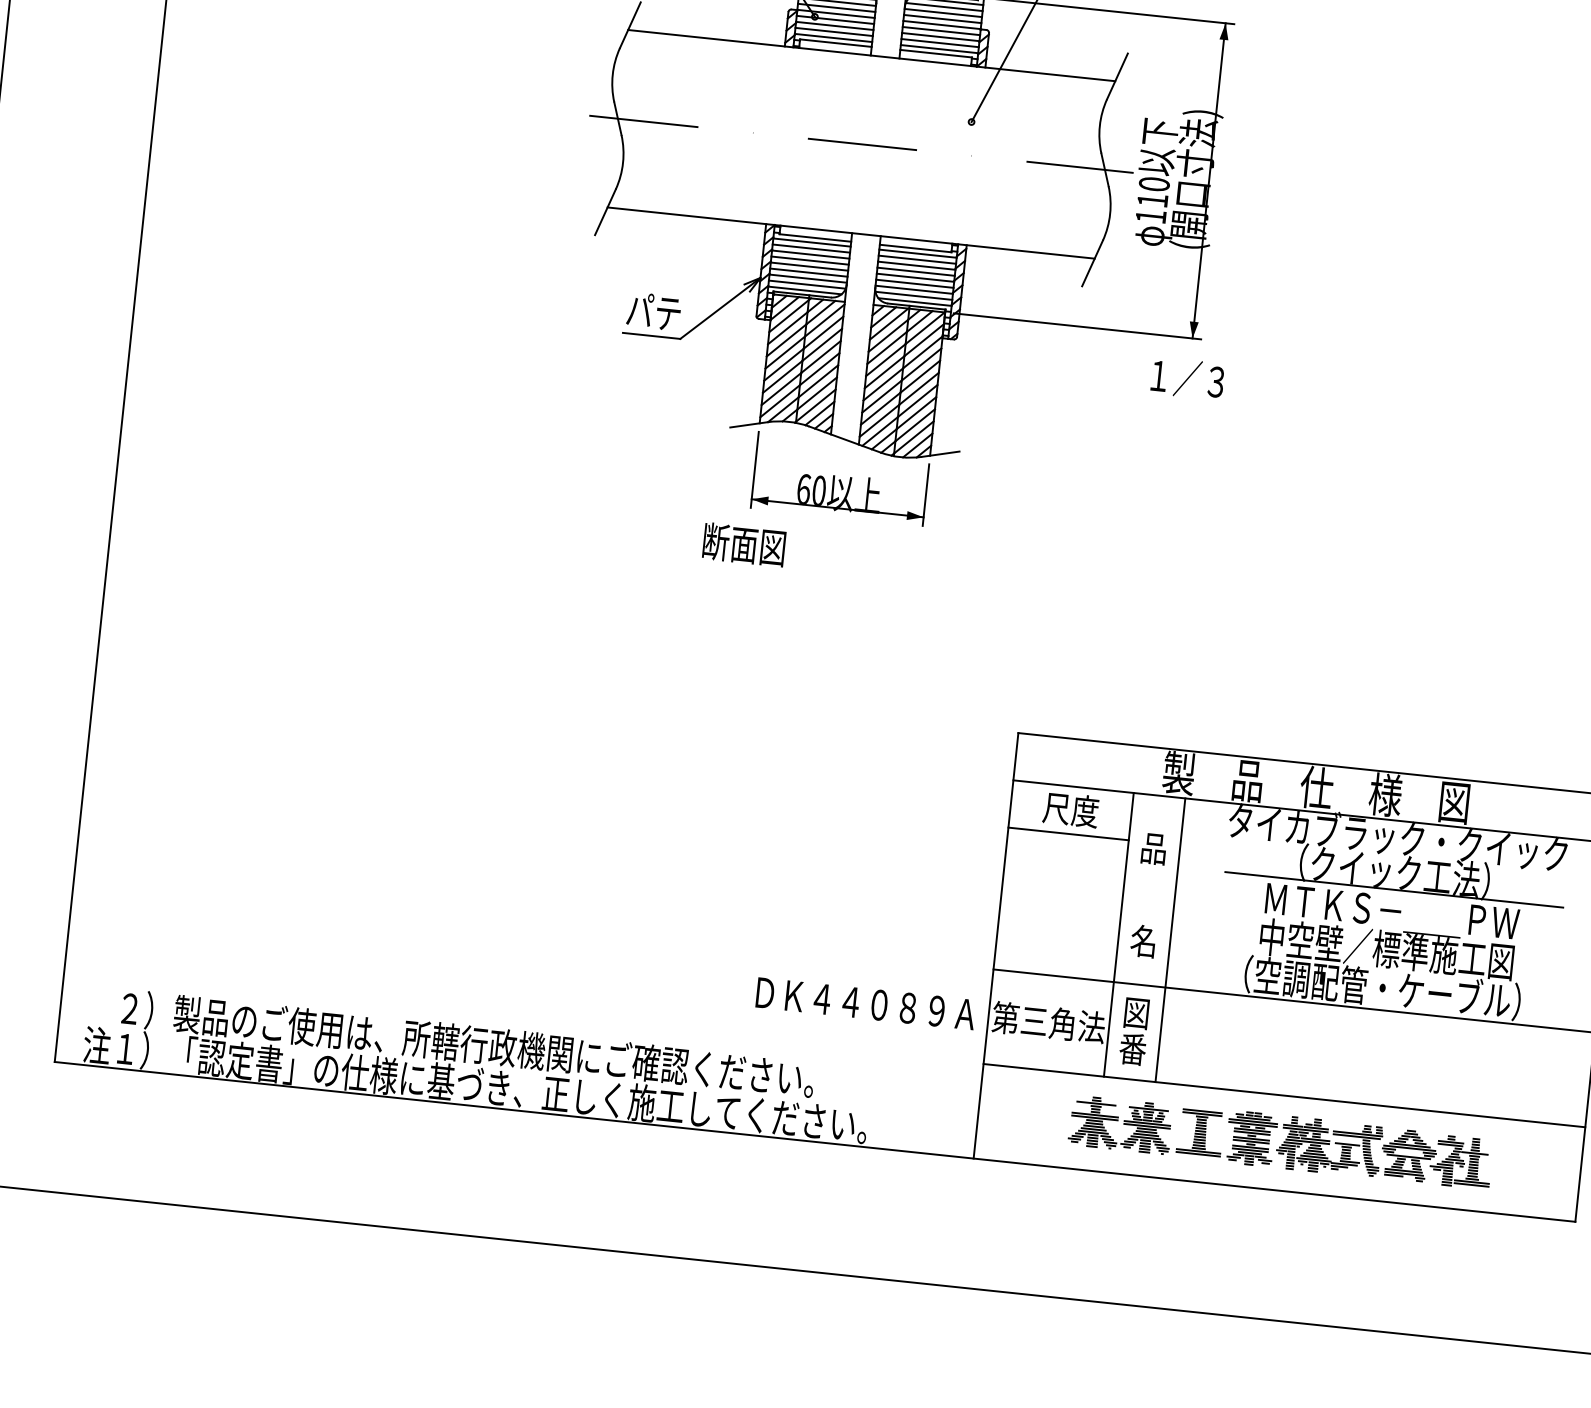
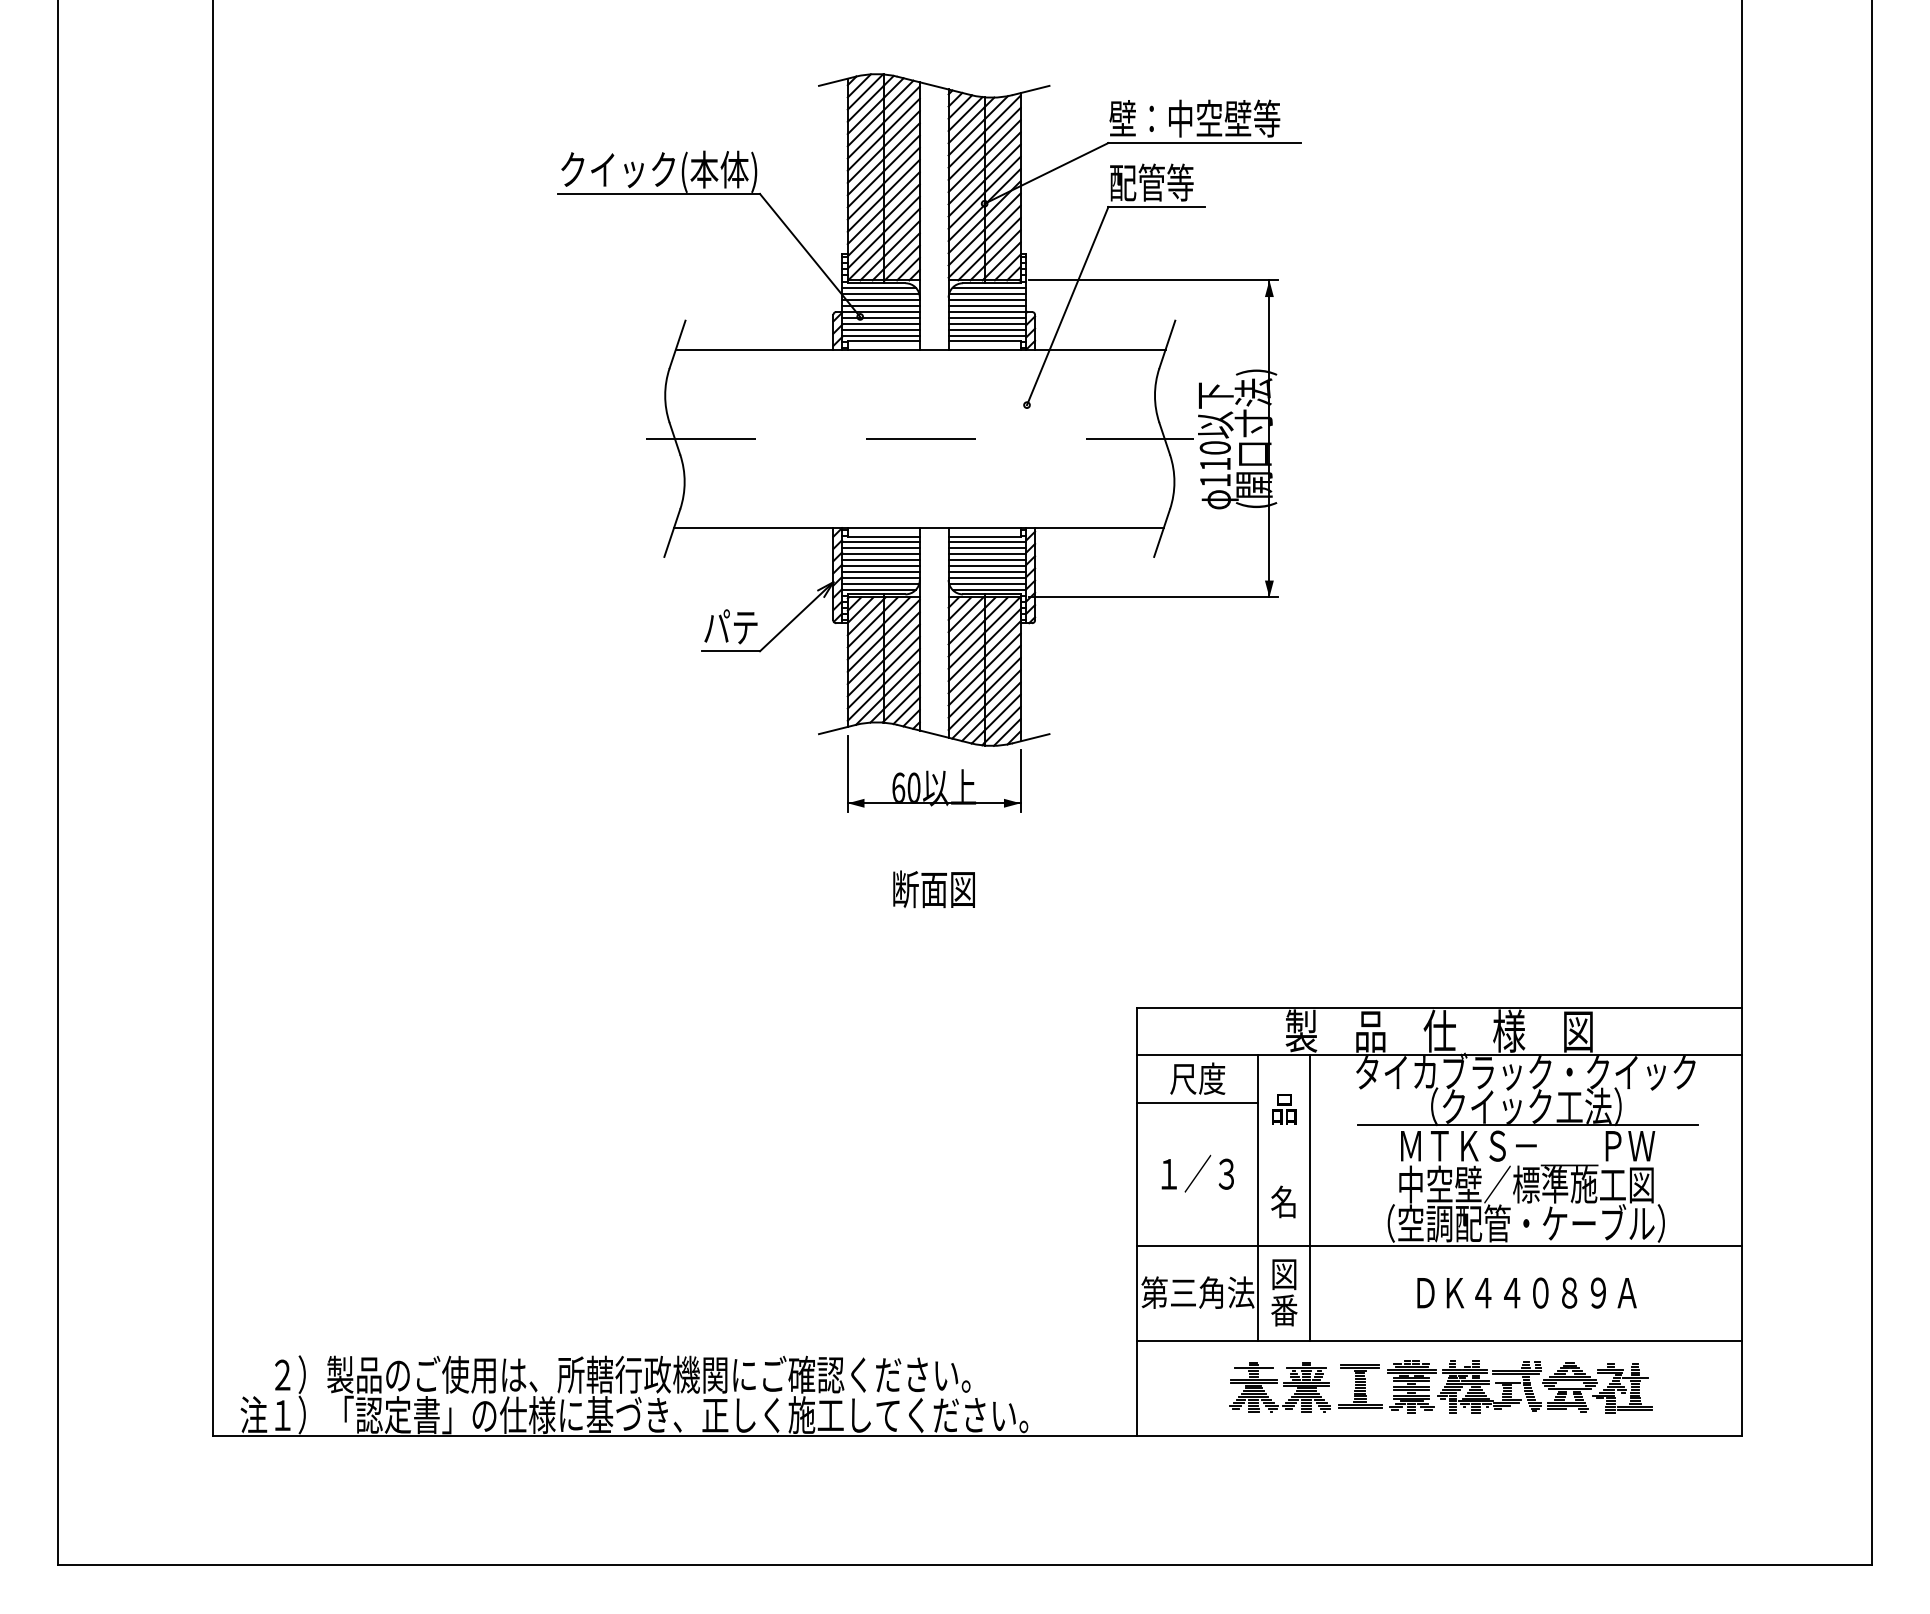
text: (1187, 378) -> (1197, 1173), moved
text: (743, 544) -> (933, 889), moved
text: (865, 1003) -> (1526, 1292), moved

